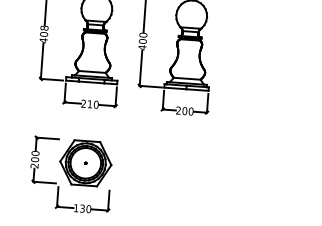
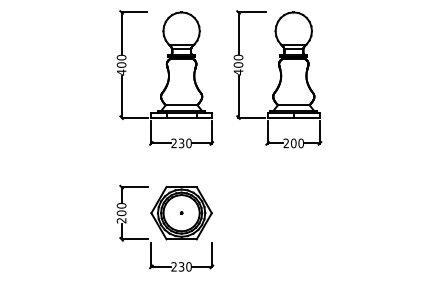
text: (44, 28) -> (121, 57), 408 -> 400
text: (89, 104) -> (181, 143), 210 -> 230
text: (75, 207) -> (173, 266), 130 -> 230

